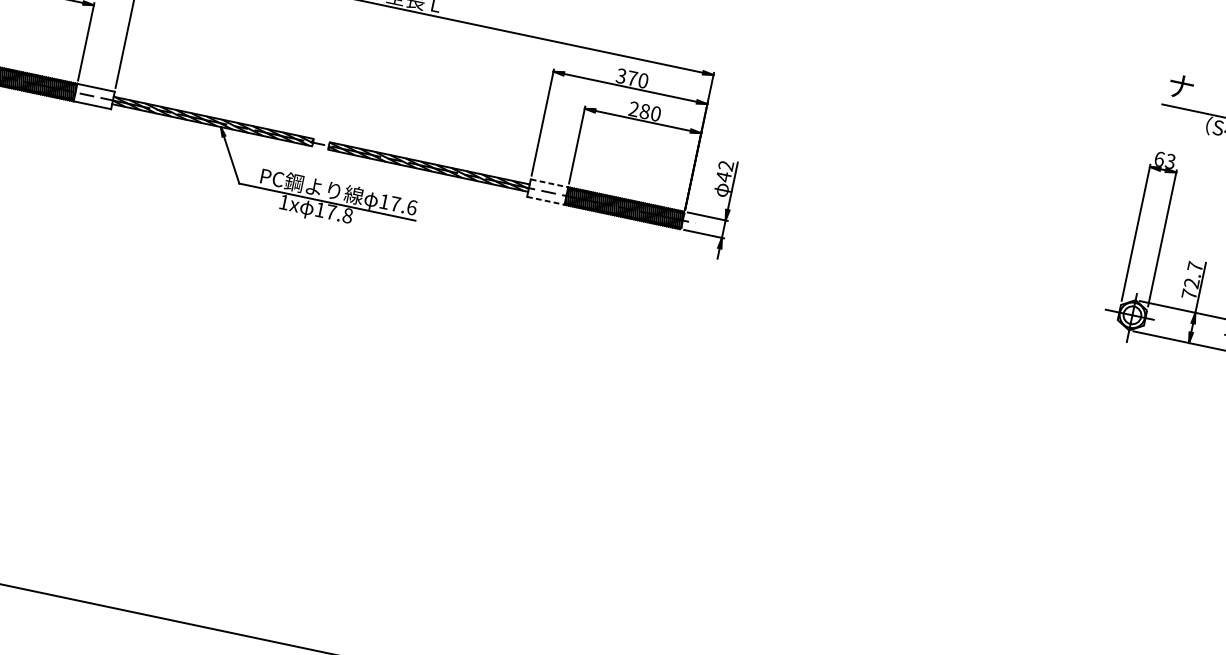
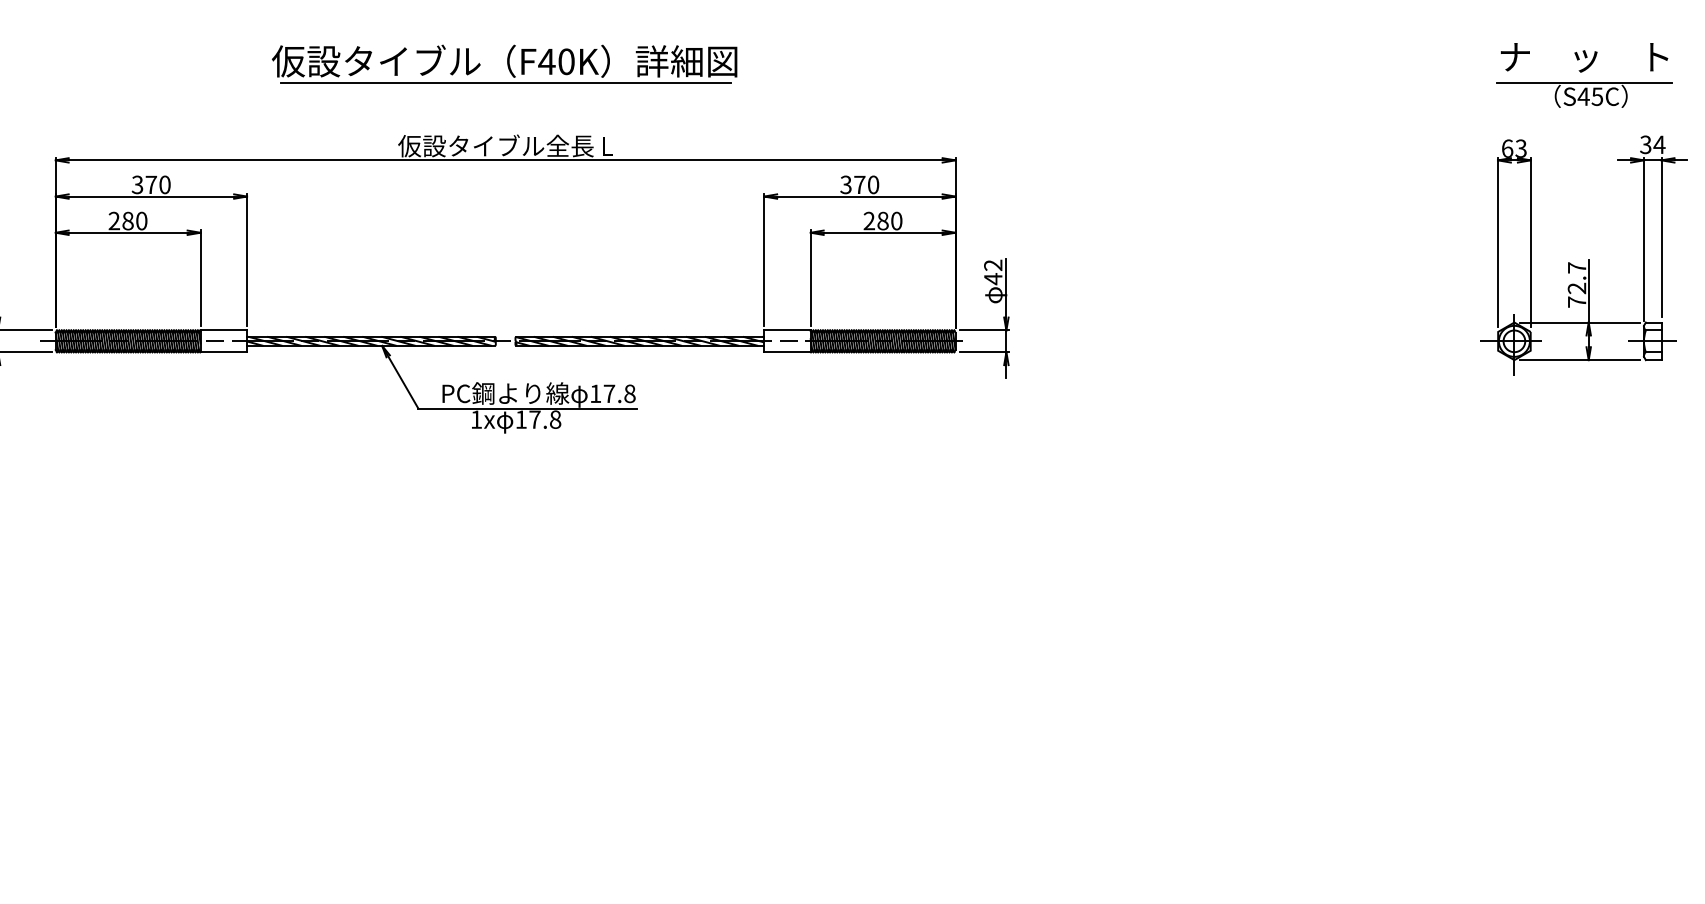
line: (549, 183) -> (787, 330), dashed -> solid
line: (545, 201) -> (787, 352), dashed -> solid
text: (411, 207) -> (629, 393), 17.6 -> 17.8

